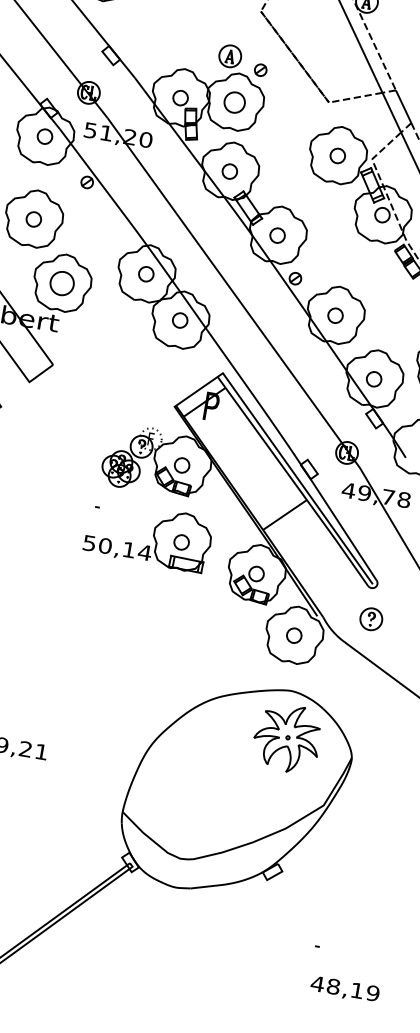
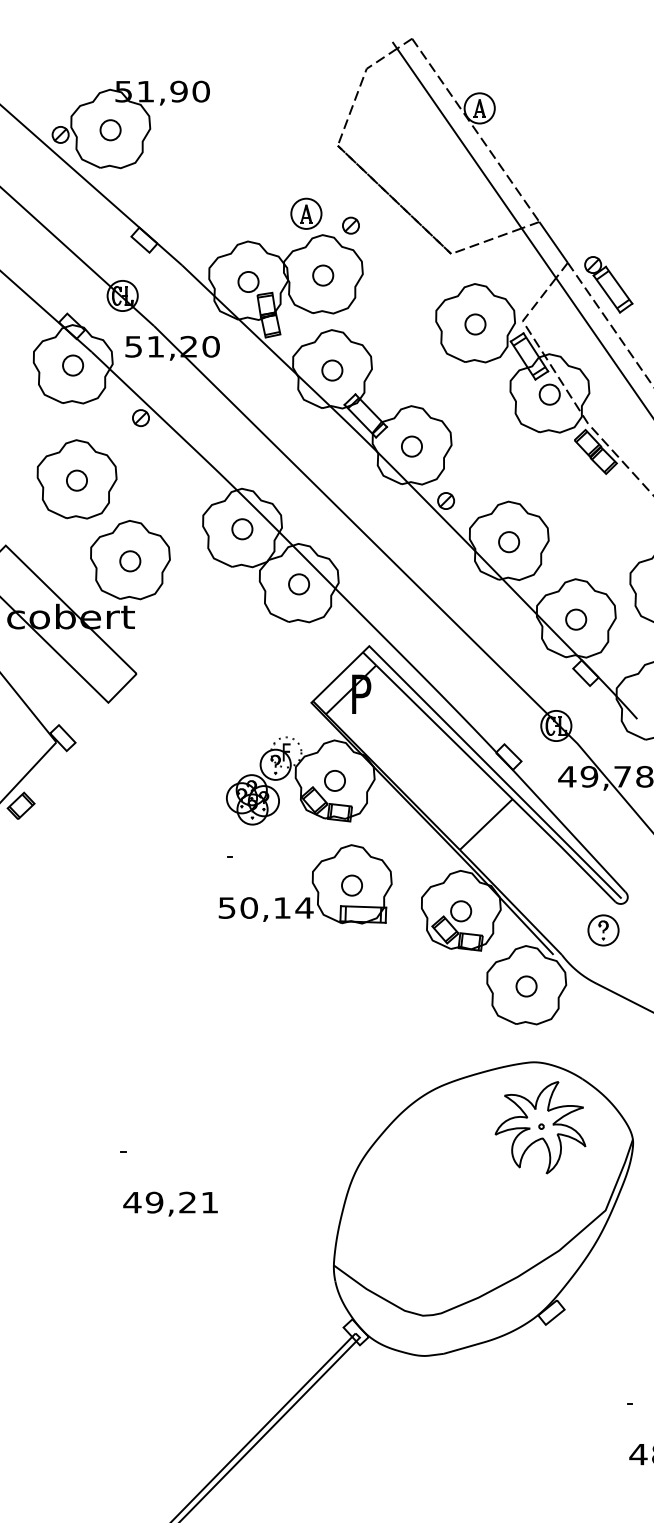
part: (235, 102) -> (323, 275), size x0.71
part: (62, 283) -> (130, 561), size x0.62
part: (371, 619) -> (603, 930), moved

